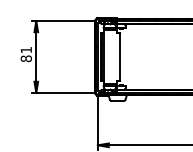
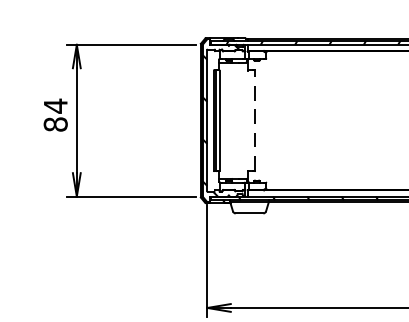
text: (25, 49) -> (53, 104), 81 -> 84
line: (120, 56) -> (255, 119), solid -> dashed

